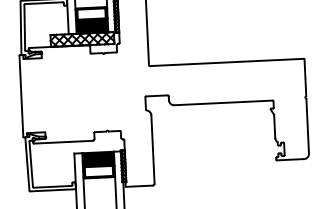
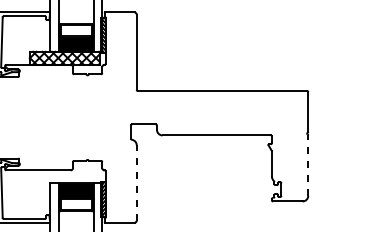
line: (307, 126) -> (308, 165), solid -> dashed
line: (152, 149) -> (136, 183), solid -> dashed

